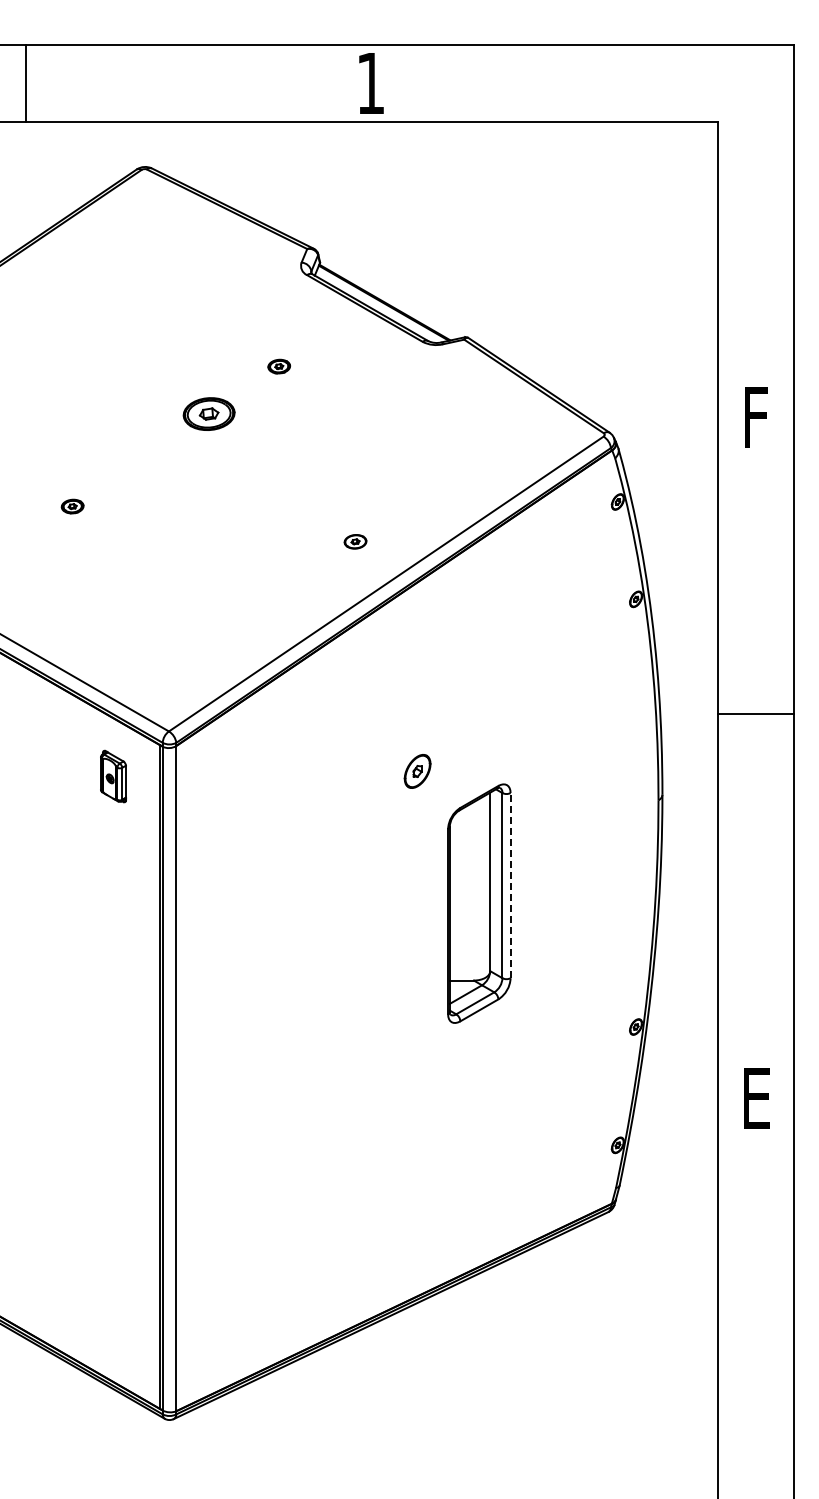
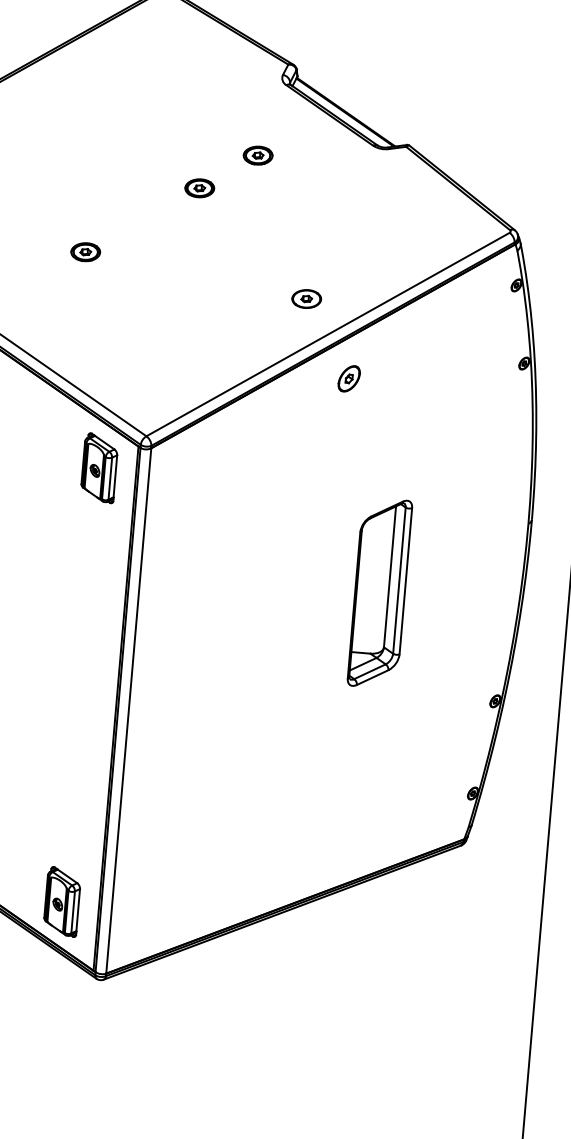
part: (279, 366) -> (258, 155), size x1.67
part: (209, 413) -> (200, 187), size x0.71
part: (72, 506) -> (85, 252), size x1.67
part: (355, 541) -> (306, 298), size x1.67
part: (417, 771) -> (349, 378), moved
part: (113, 776) -> (99, 468), size x1.67
line: (510, 885) -> (405, 581), dashed -> solid
part: (113, 1325) -> (62, 901), added

